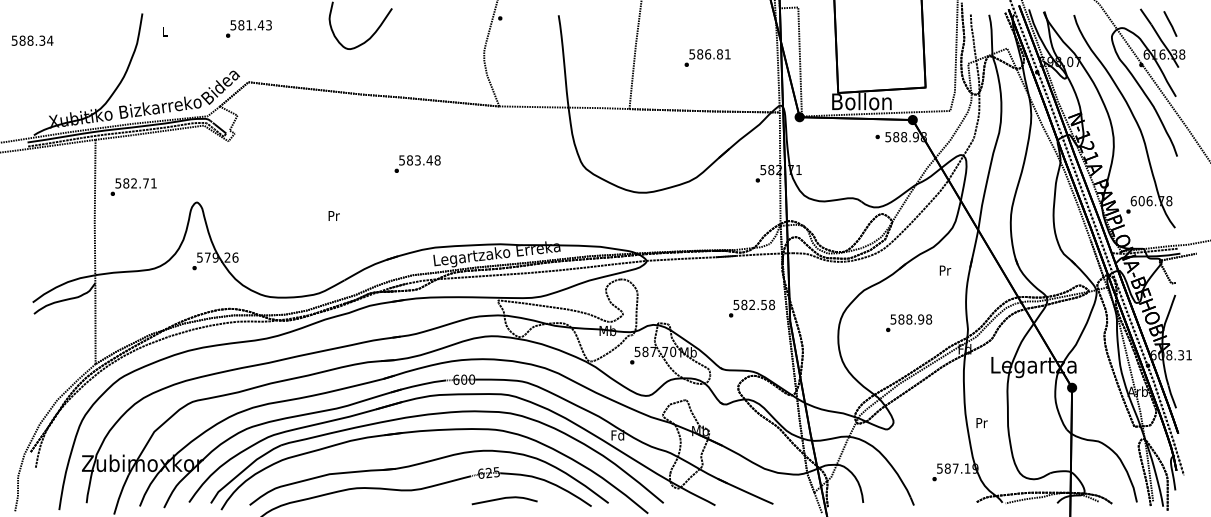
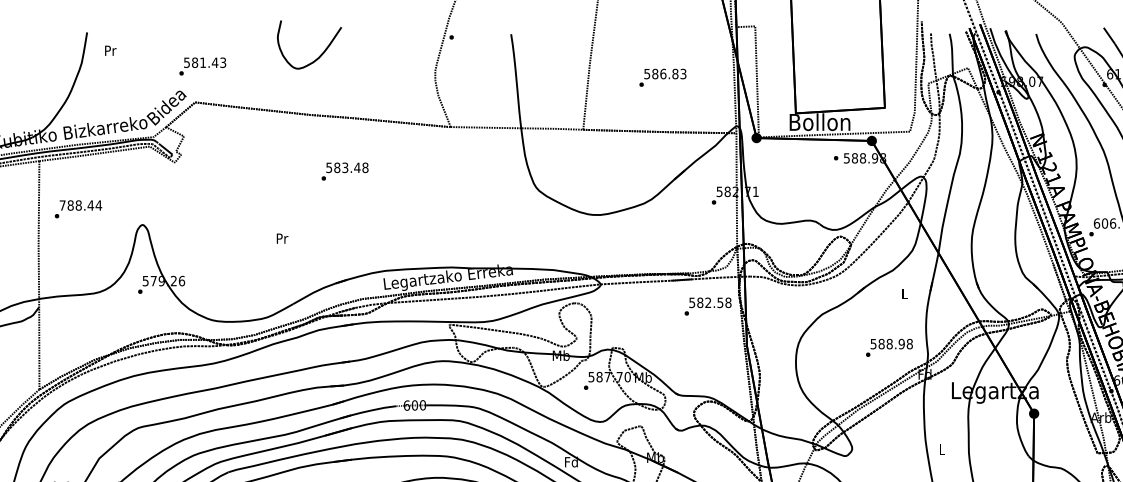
text: (248, 28) -> (202, 66), moved
text: (165, 31) -> (110, 50), L -> Pr
text: (727, 54) -> (683, 74), 586.81 -> 586.83
text: (417, 163) -> (344, 170), moved
text: (136, 183) -> (81, 205), 582.71 -> 788.44
text: (945, 270) -> (905, 294), Pr -> L
text: (751, 308) -> (707, 306), moved
text: (909, 322) -> (889, 347), moved
text: (981, 423) -> (941, 450), Pr -> L

